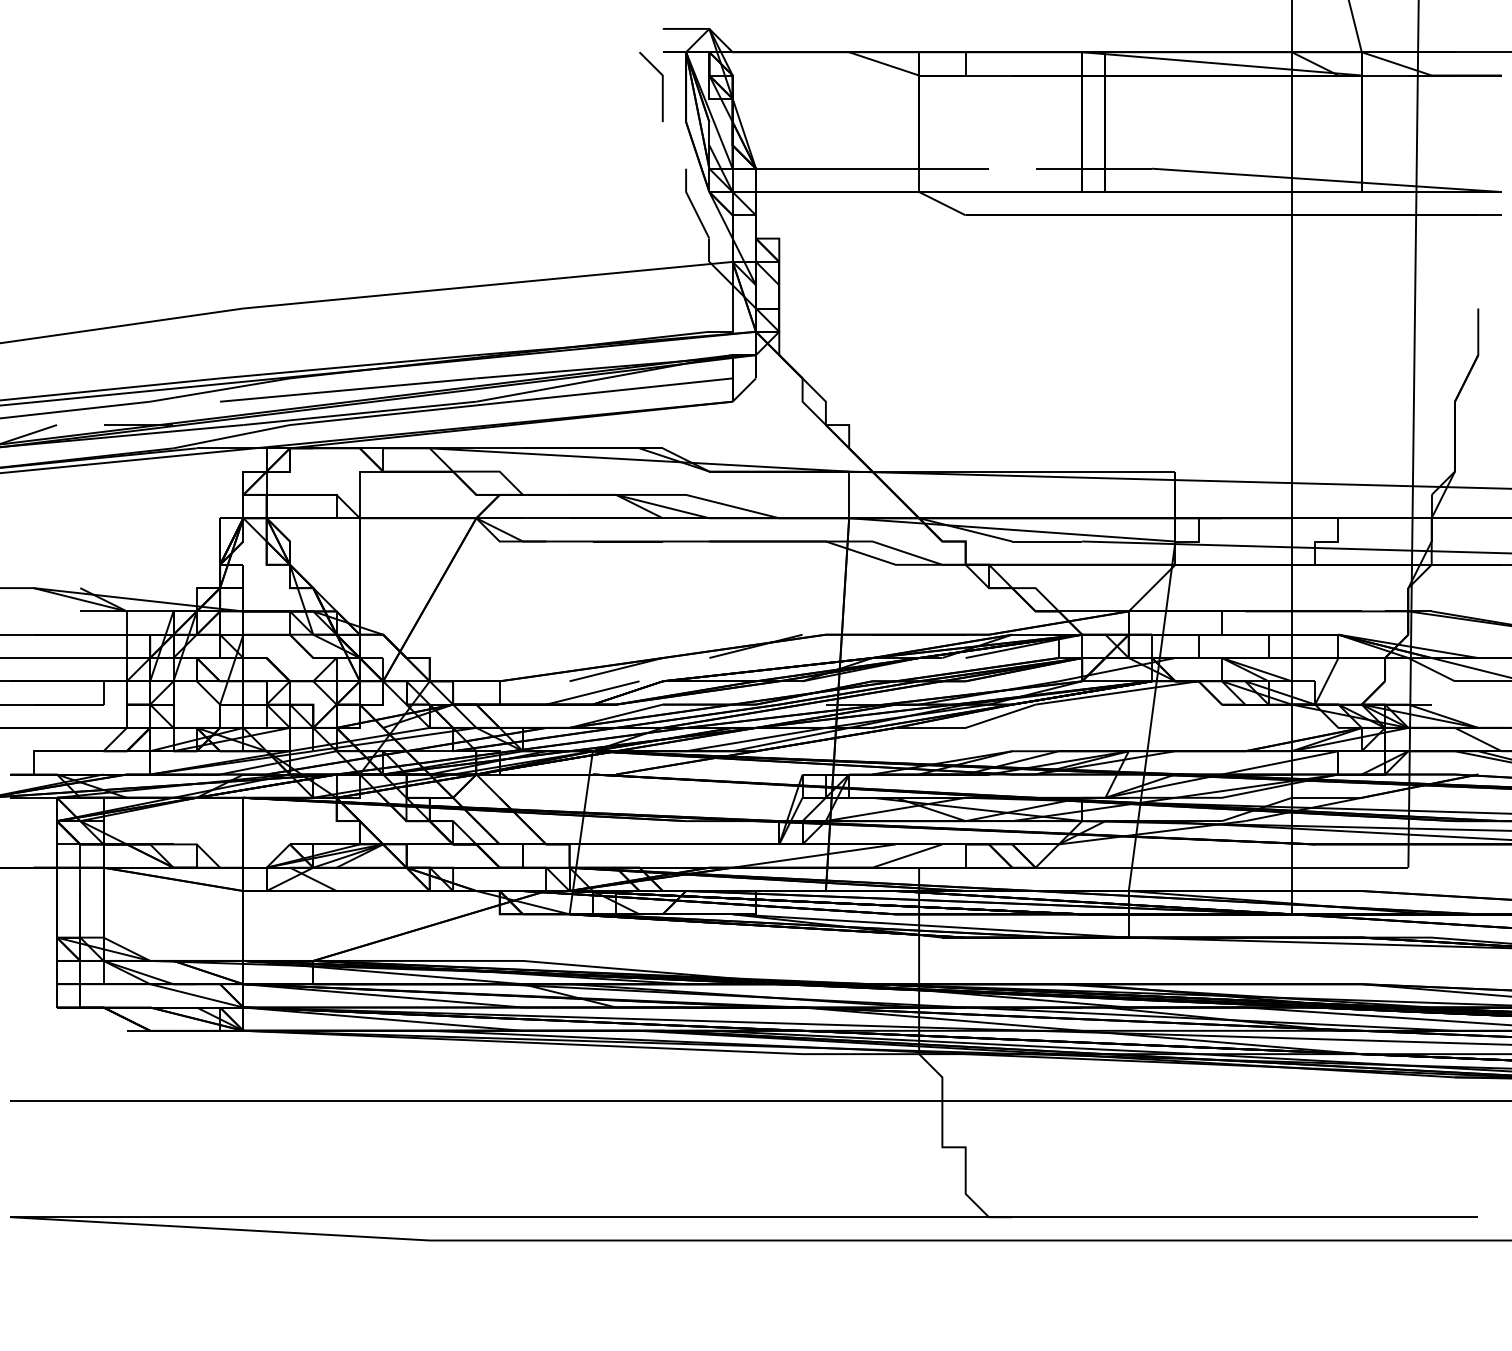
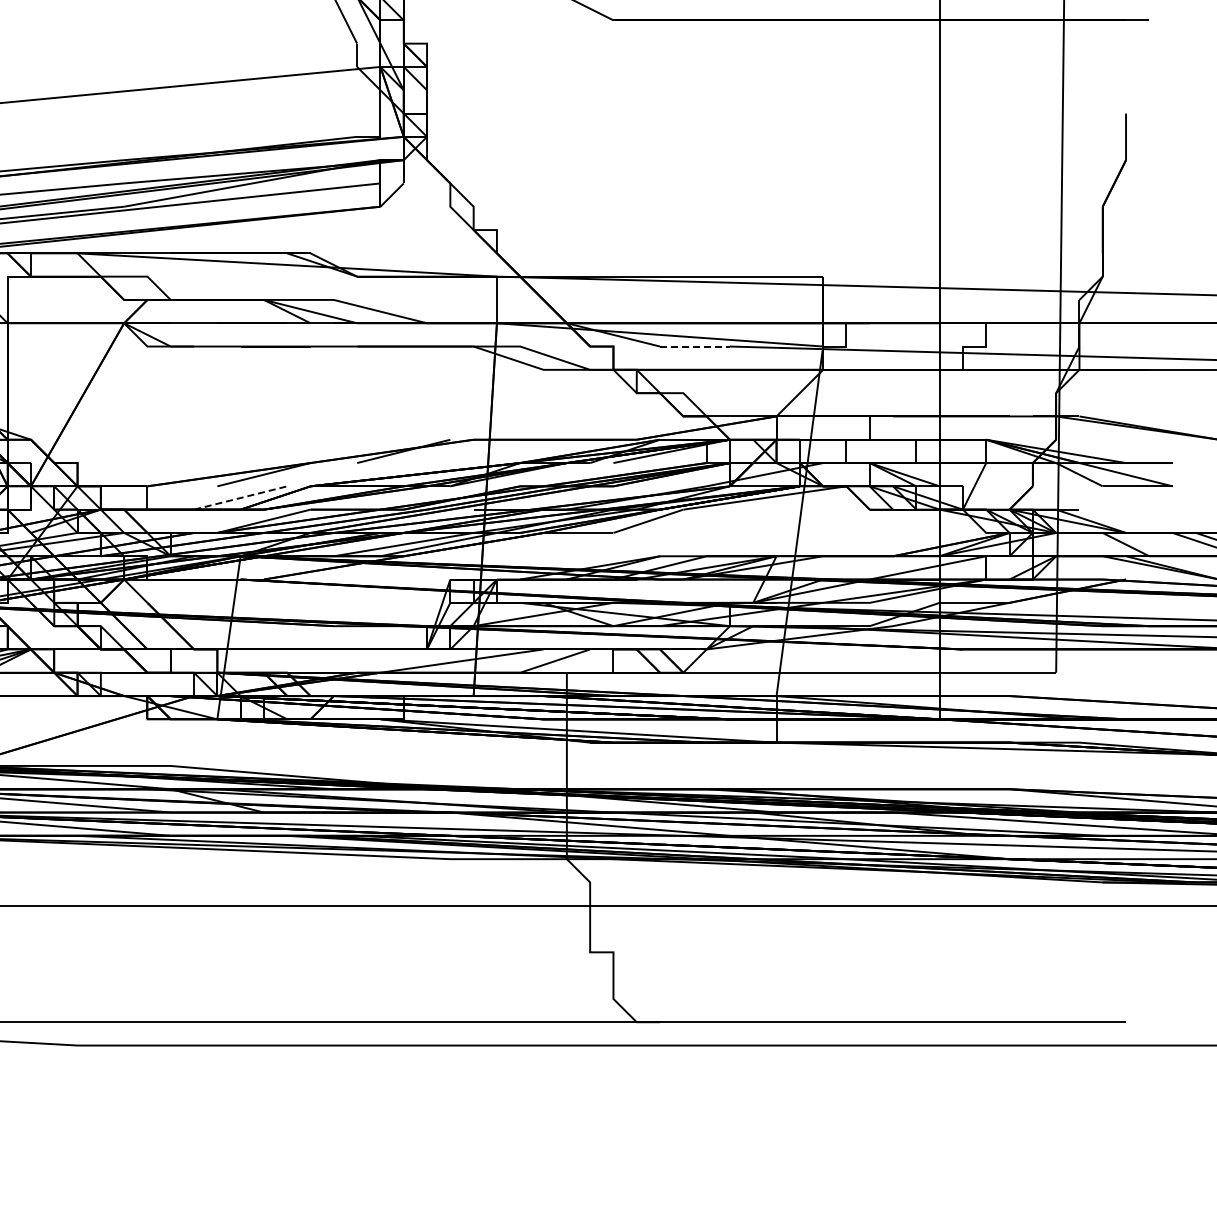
line: (1047, 541) -> (695, 346), solid -> dashed
line: (593, 692) -> (241, 497), solid -> dashed

